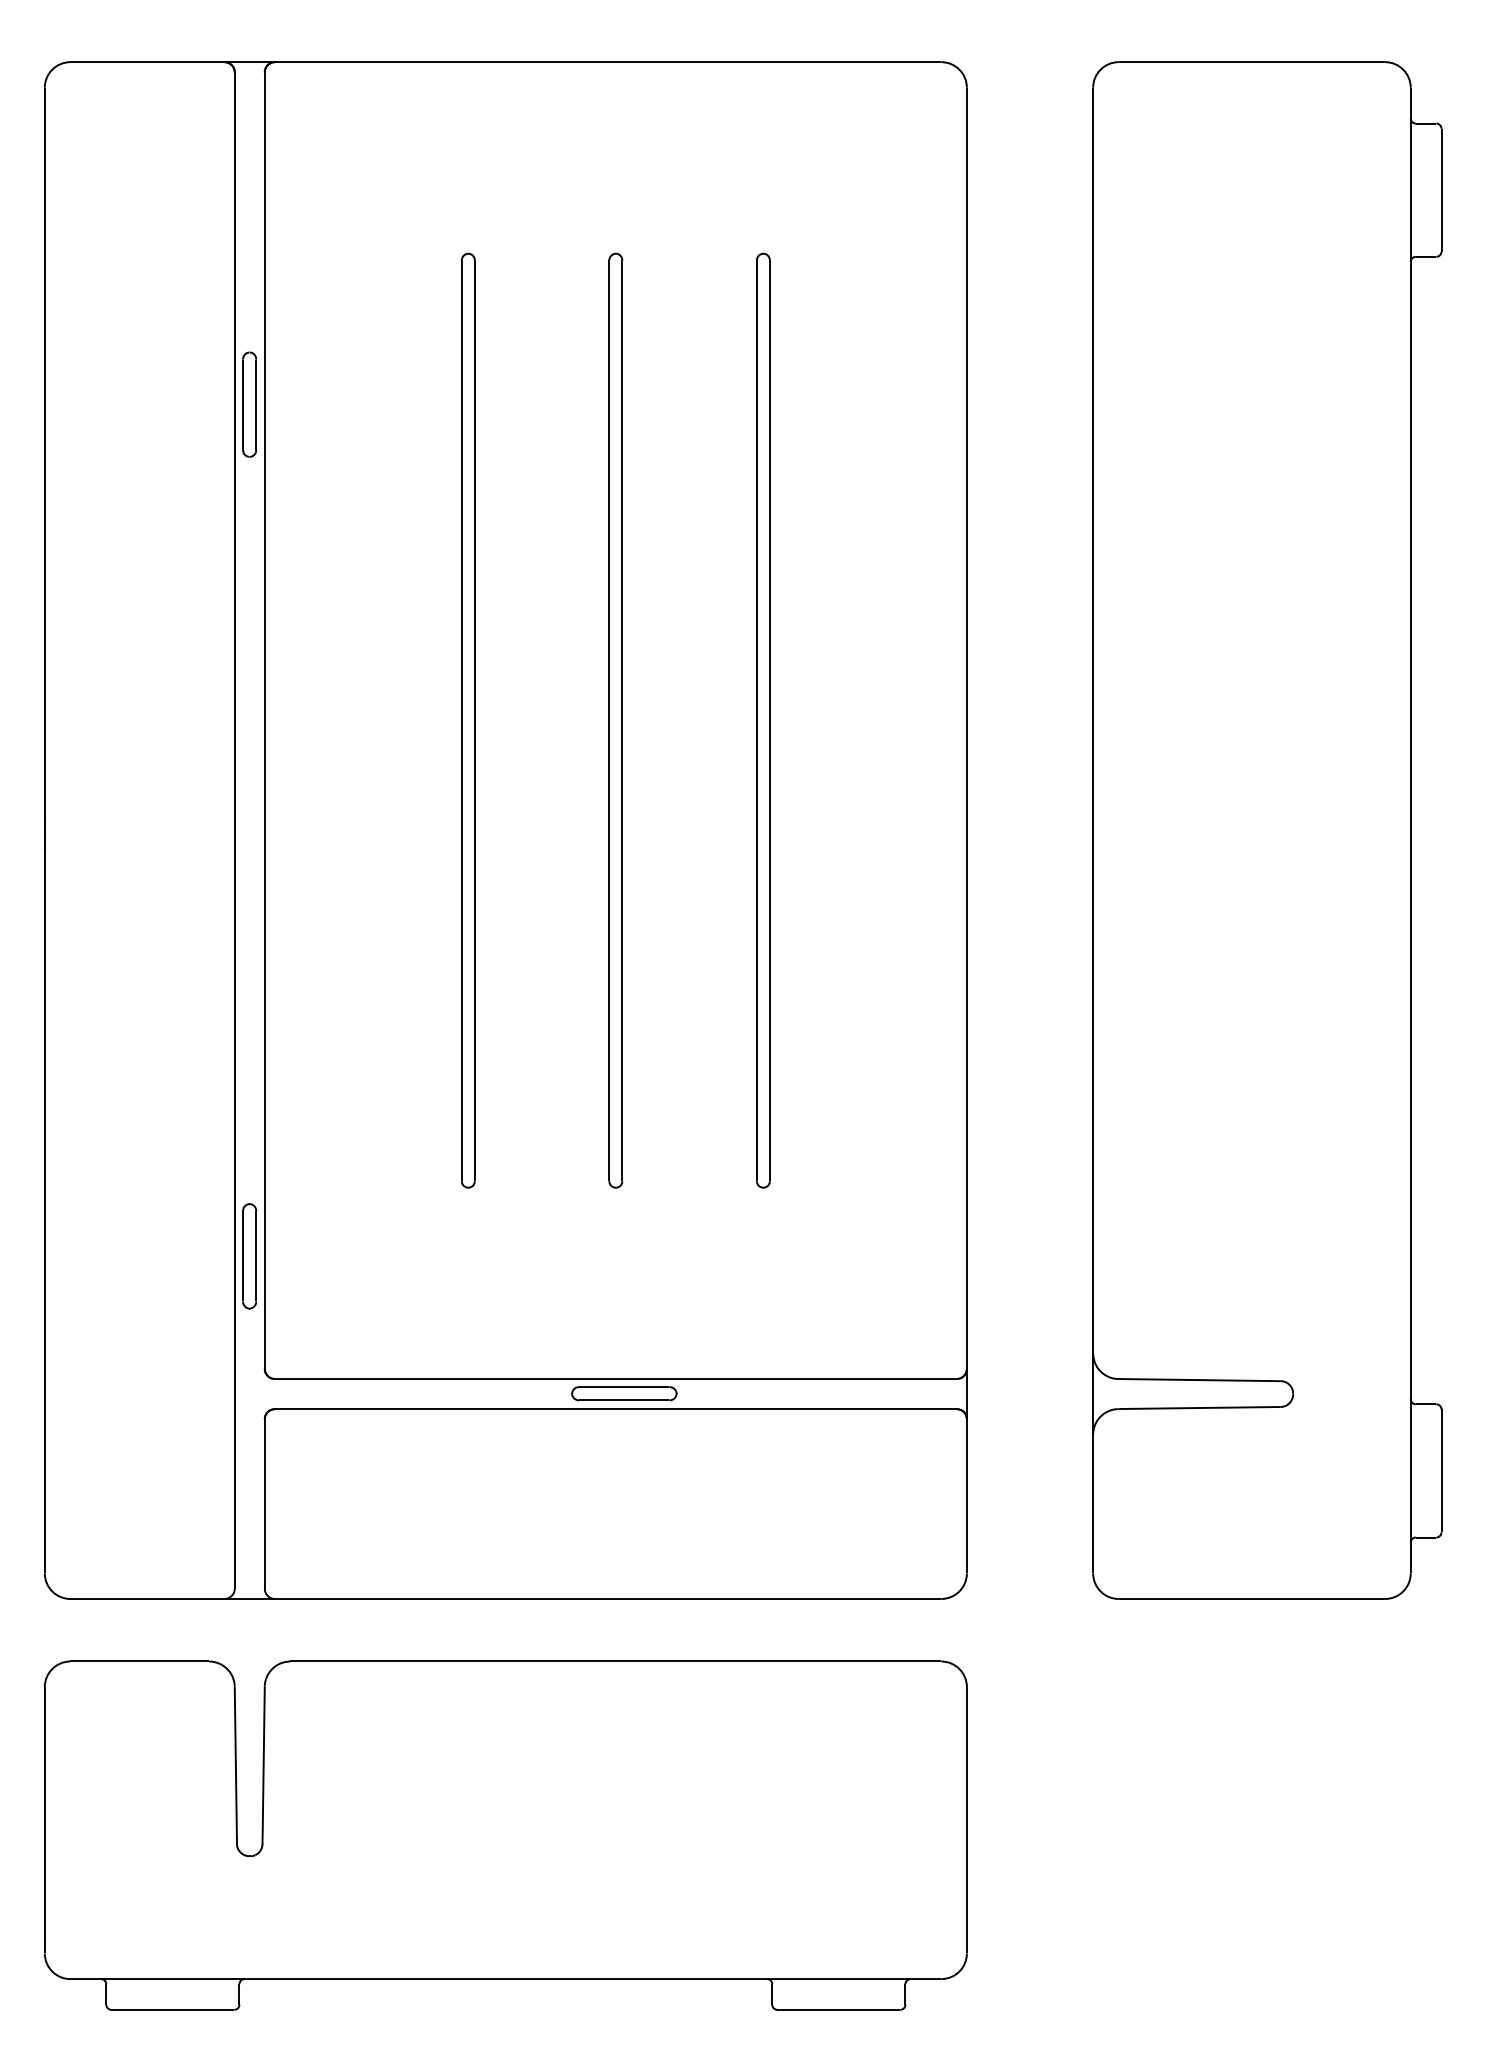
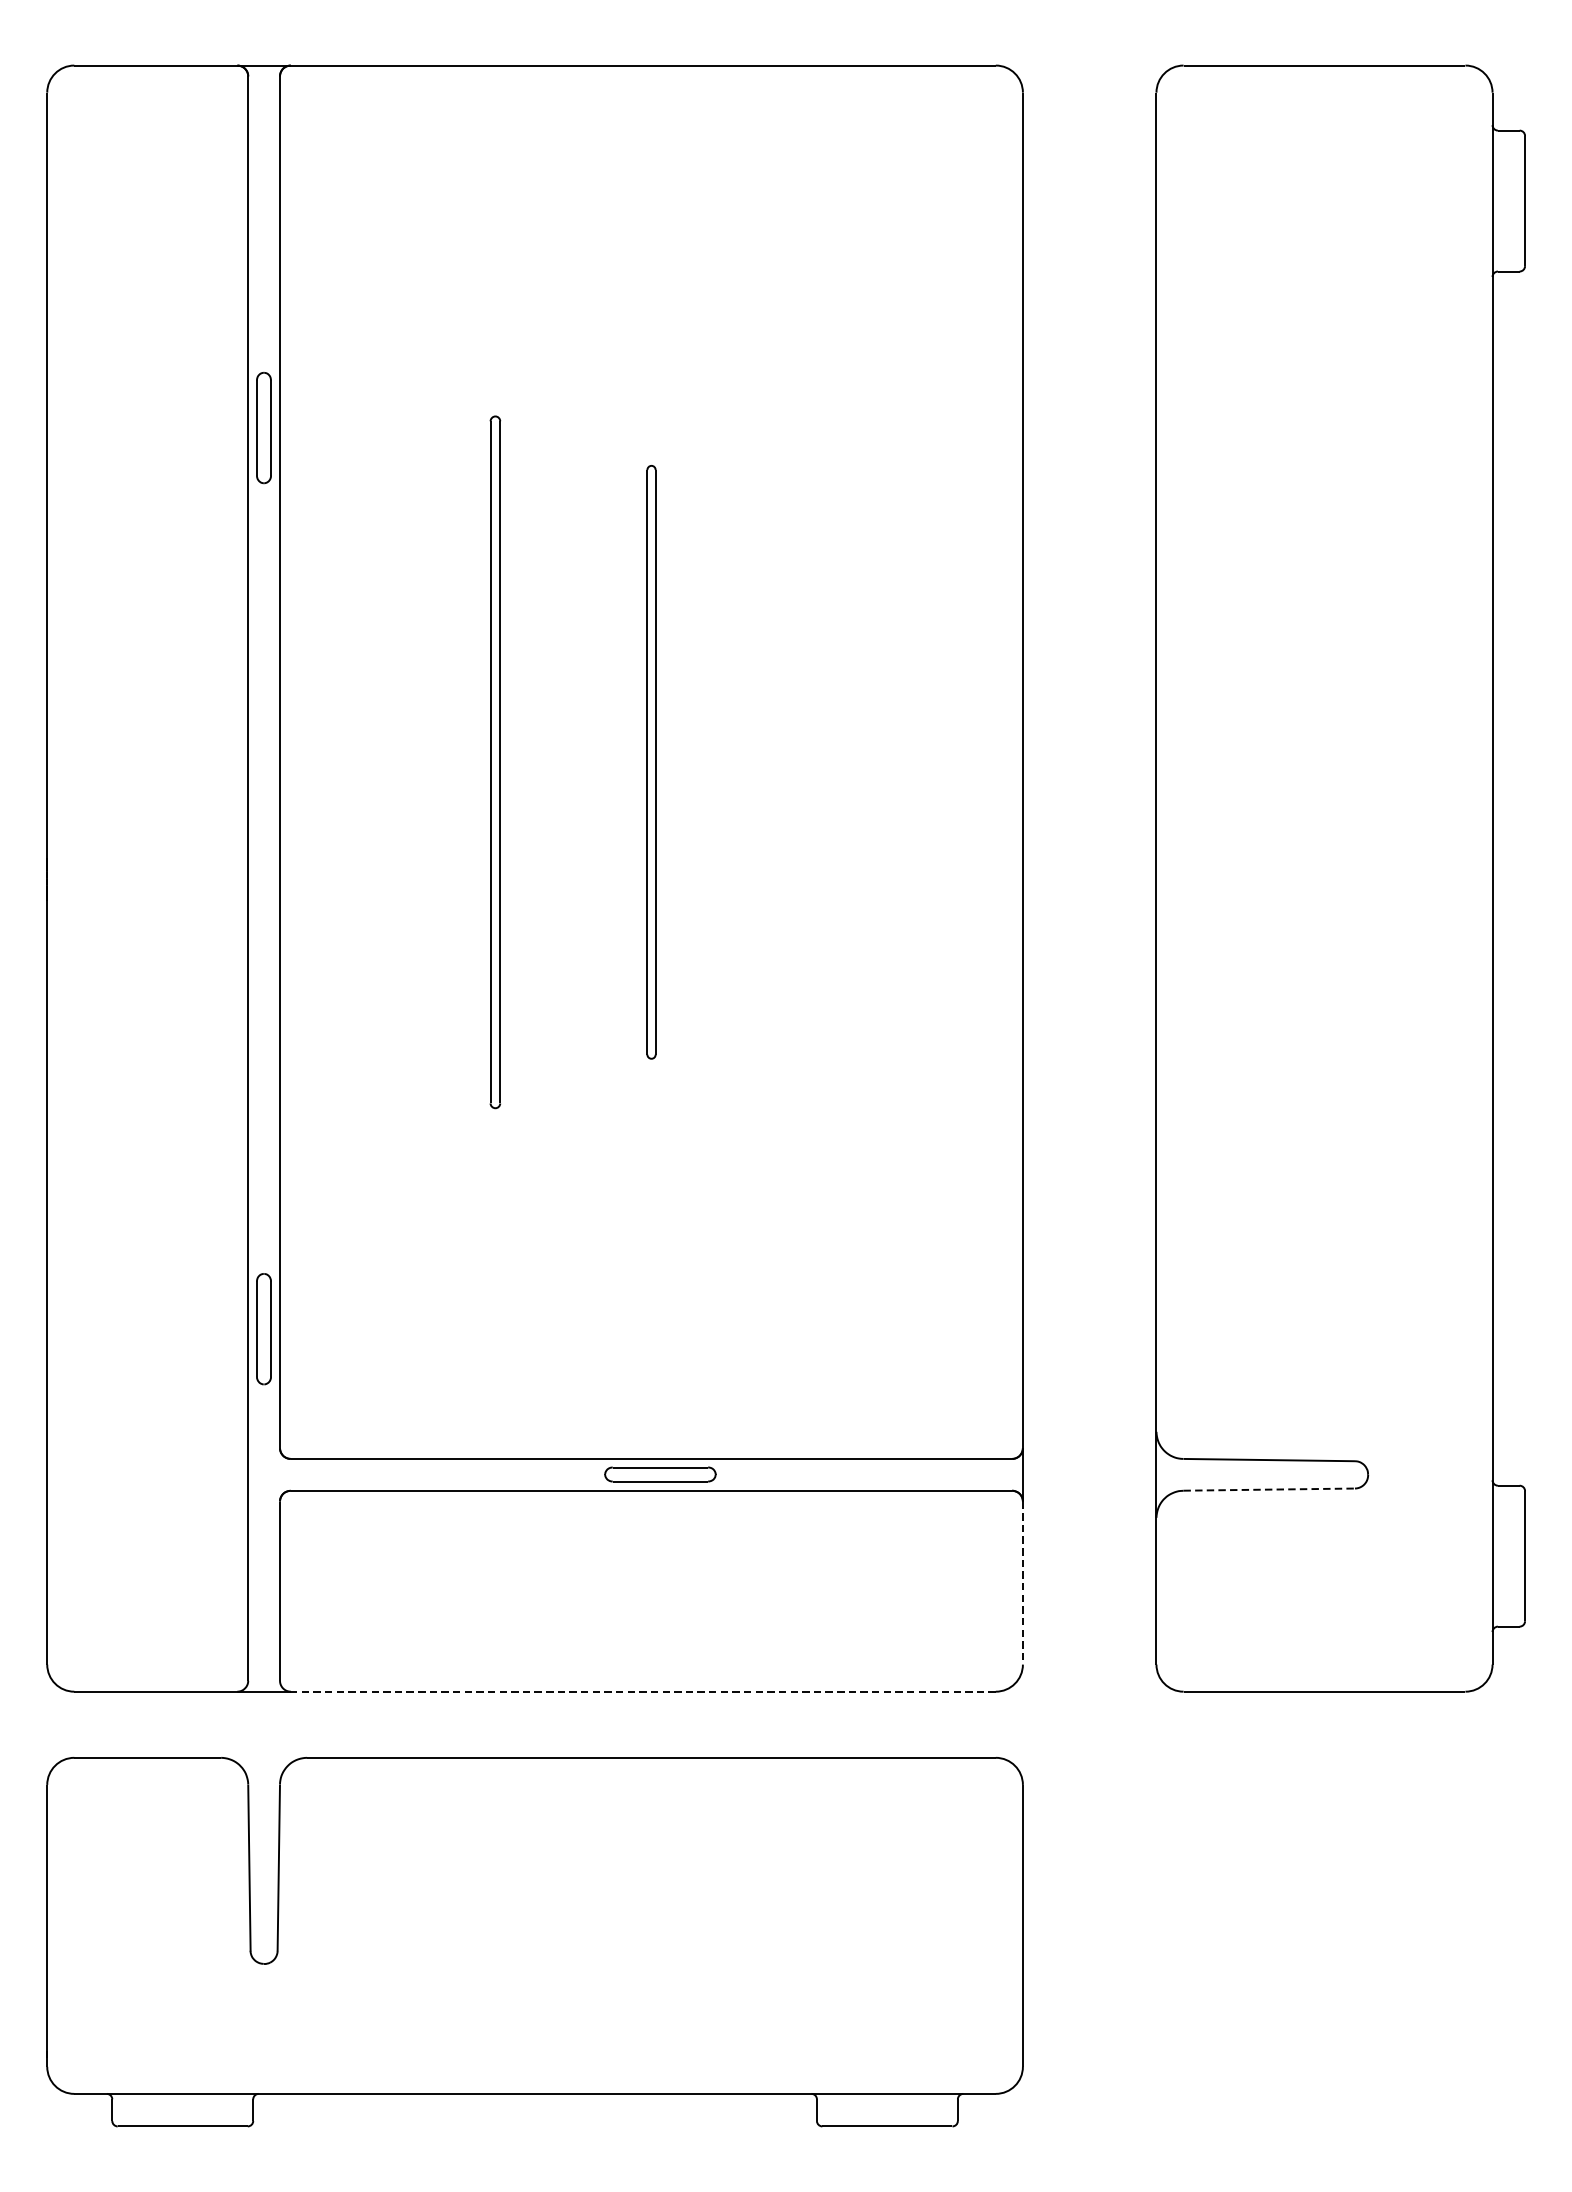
part: (468, 720) -> (495, 762), size x0.7
part: (615, 720) -> (651, 762), size x0.6
part: (763, 720) -> (807, 762), removed
line: (1200, 1408) -> (1270, 1490), solid -> dashed
line: (966, 1496) -> (1022, 1583), solid -> dashed
line: (607, 1598) -> (642, 1691), solid -> dashed

